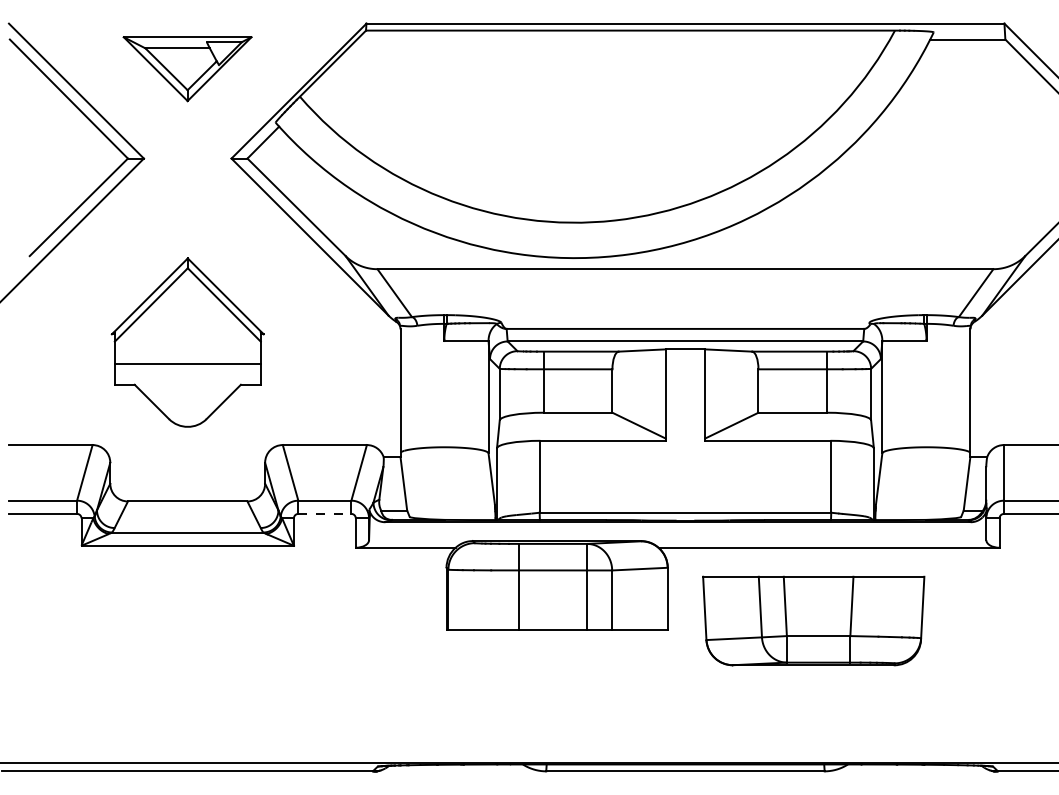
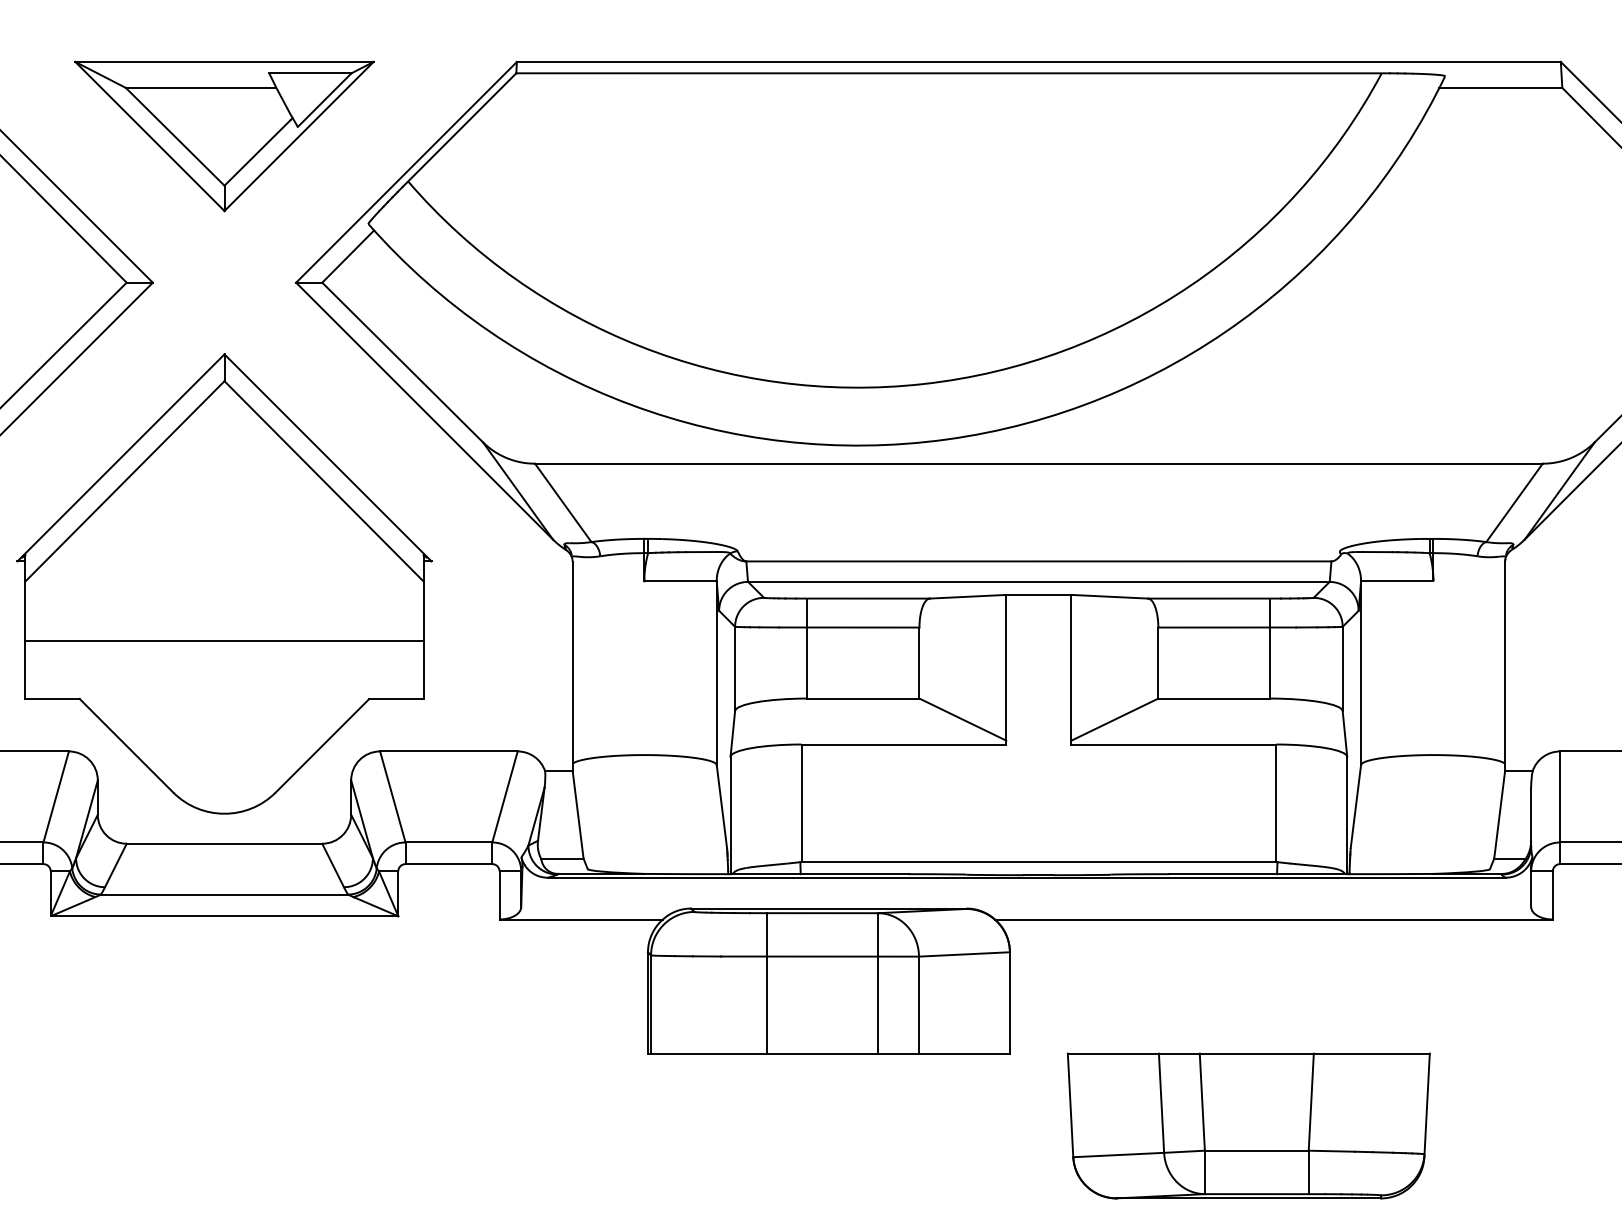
part: (187, 68) -> (224, 135), size x1.43
part: (187, 342) -> (224, 583), size x1.67
line: (324, 513) -> (448, 863), dashed -> solid
part: (813, 620) -> (1248, 1125), moved

